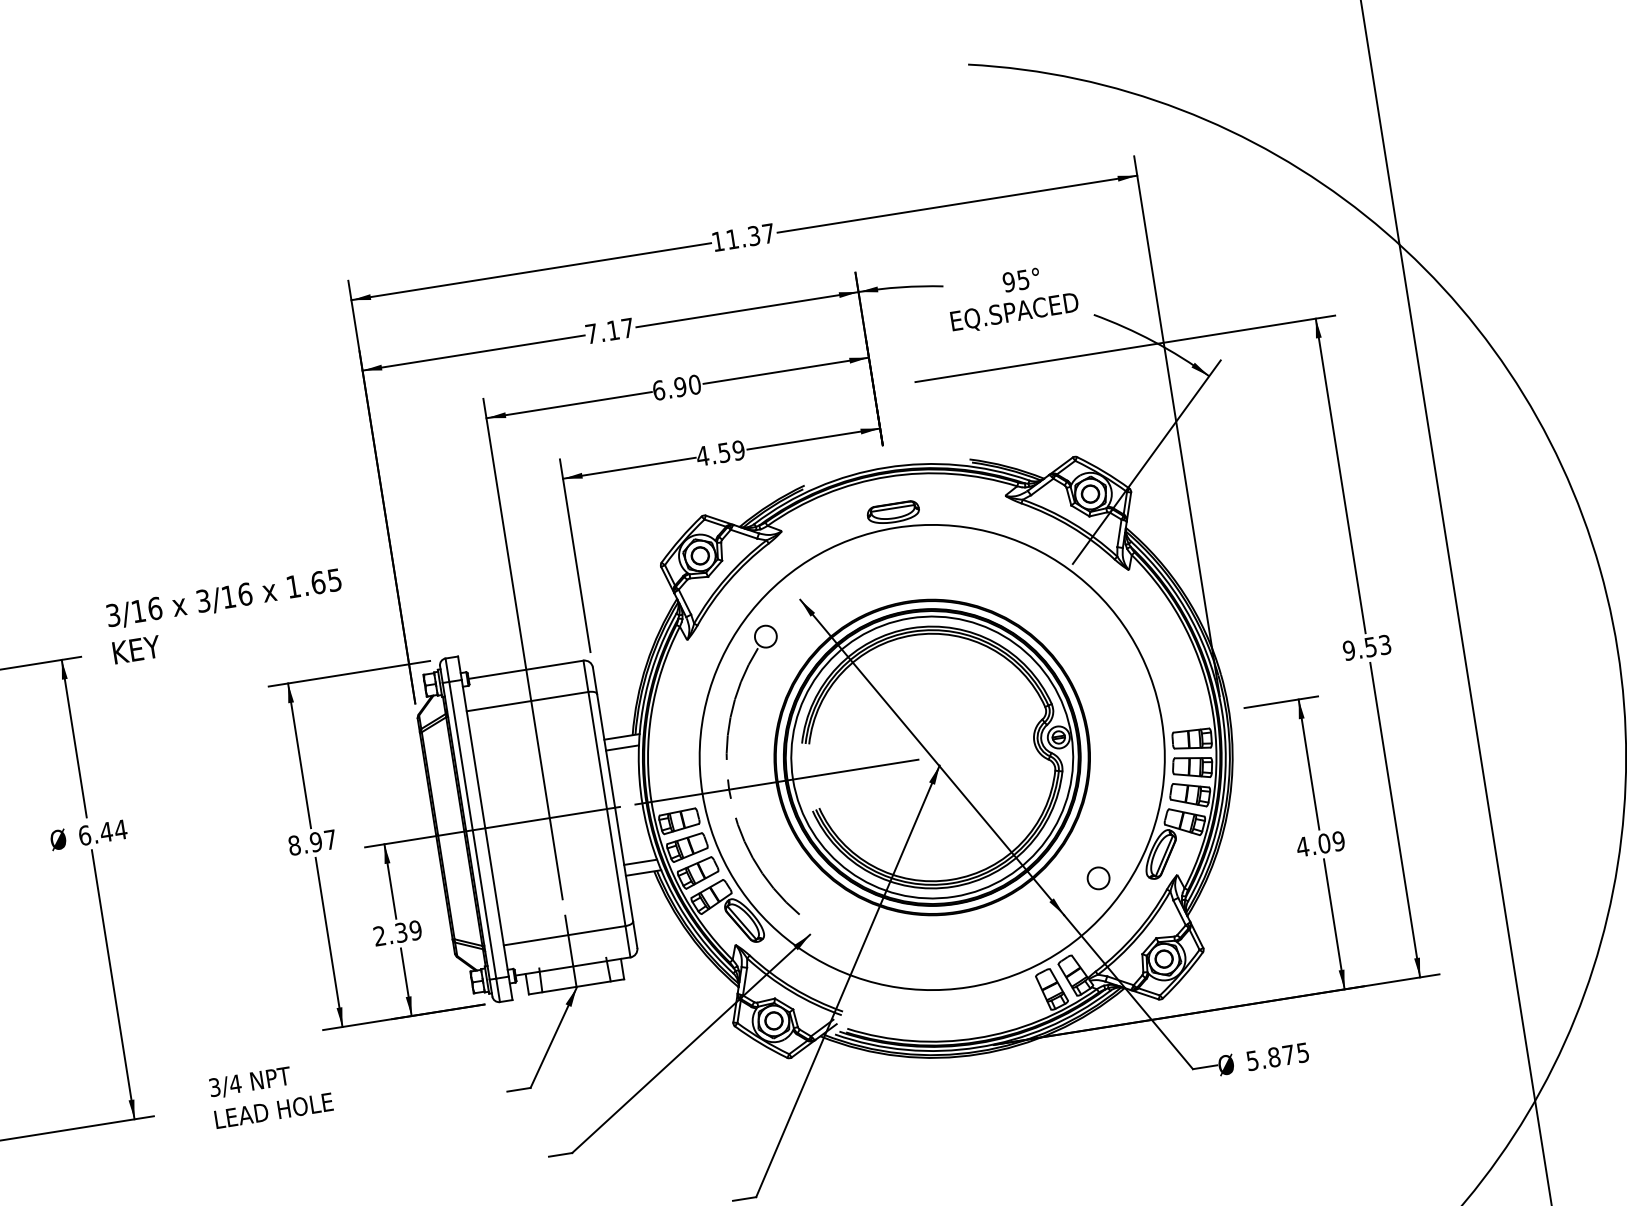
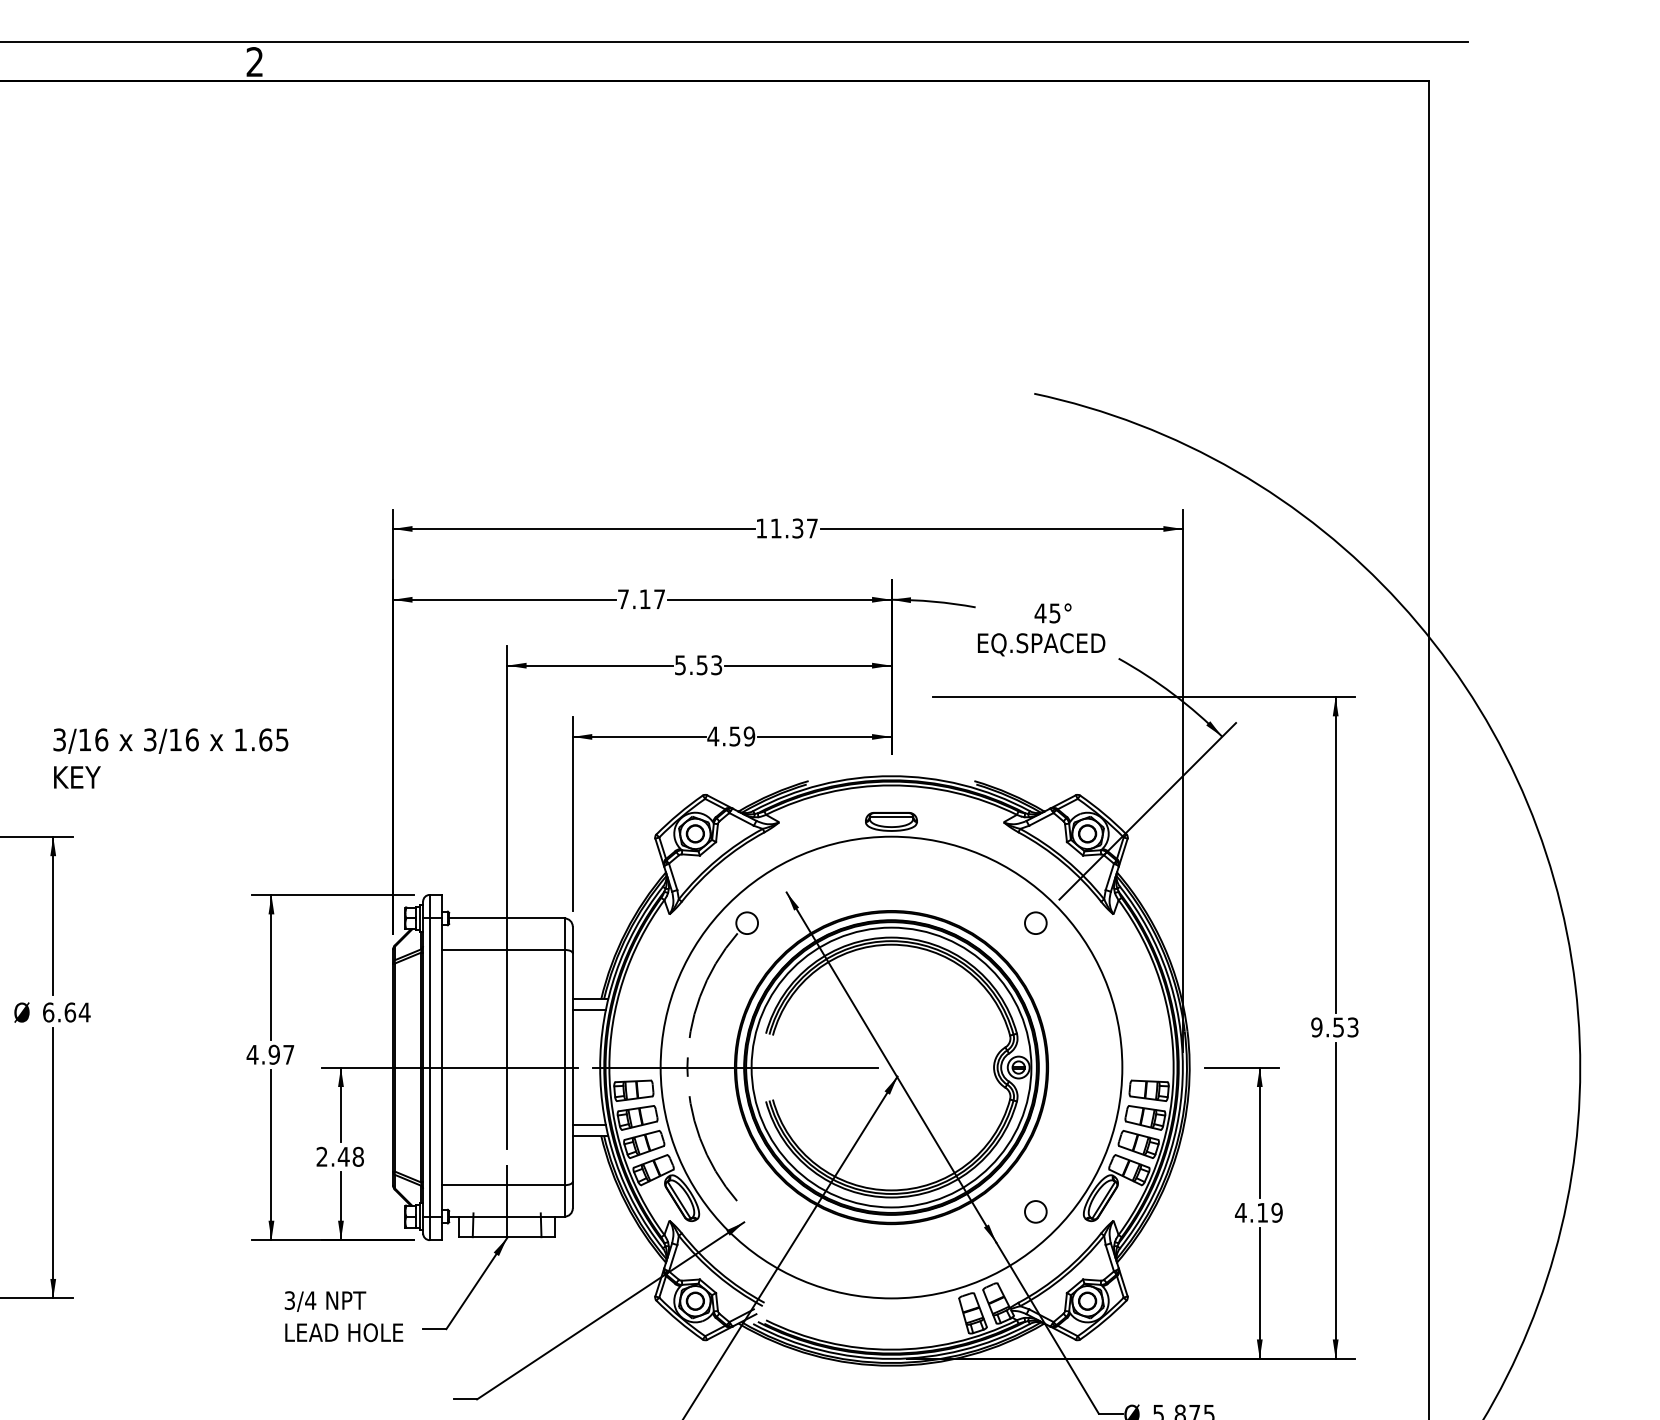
text: (1008, 282) -> (1040, 613), 95° -> 45°
text: (676, 387) -> (698, 665), 6.90 -> 5.53
circle: (1052, 590) -> (1035, 922), added
text: (226, 616) -> (170, 758), moved
text: (106, 832) -> (70, 1012), 6.44 -> 6.64
text: (1324, 843) -> (1262, 1212), 4.09 -> 4.19
text: (294, 845) -> (252, 1054), 8.97 -> 4.97
text: (407, 931) -> (350, 1156), 2.39 -> 2.48
text: (270, 1094) -> (343, 1316), moved

